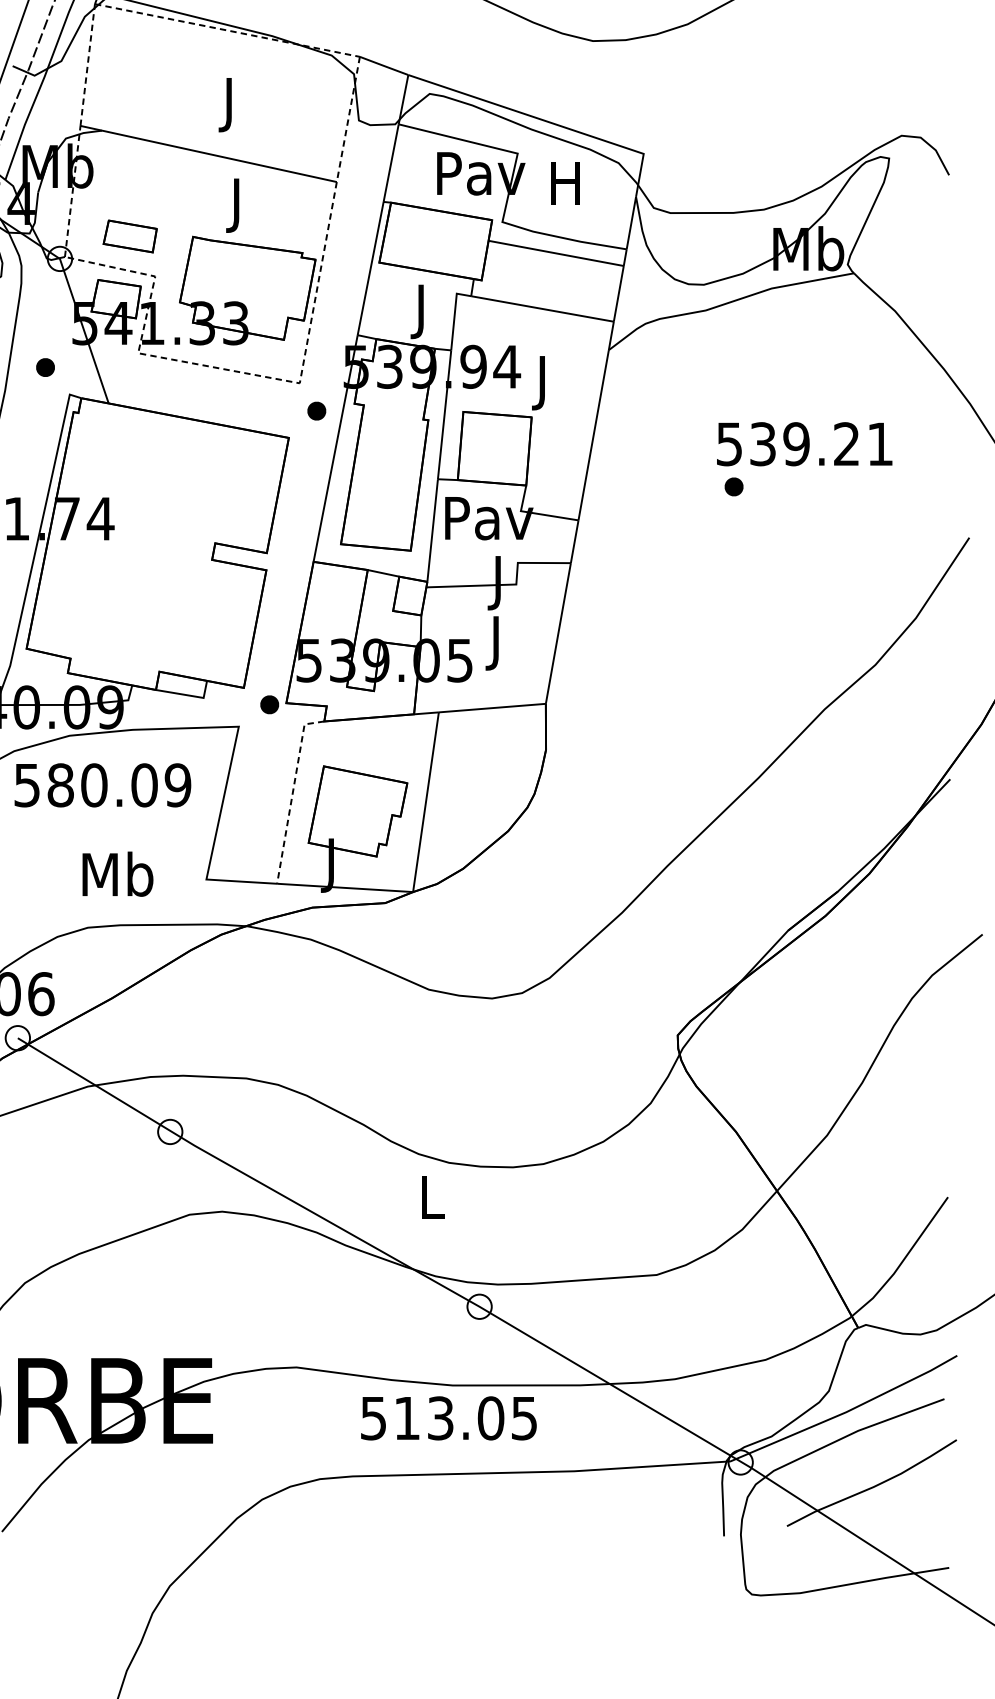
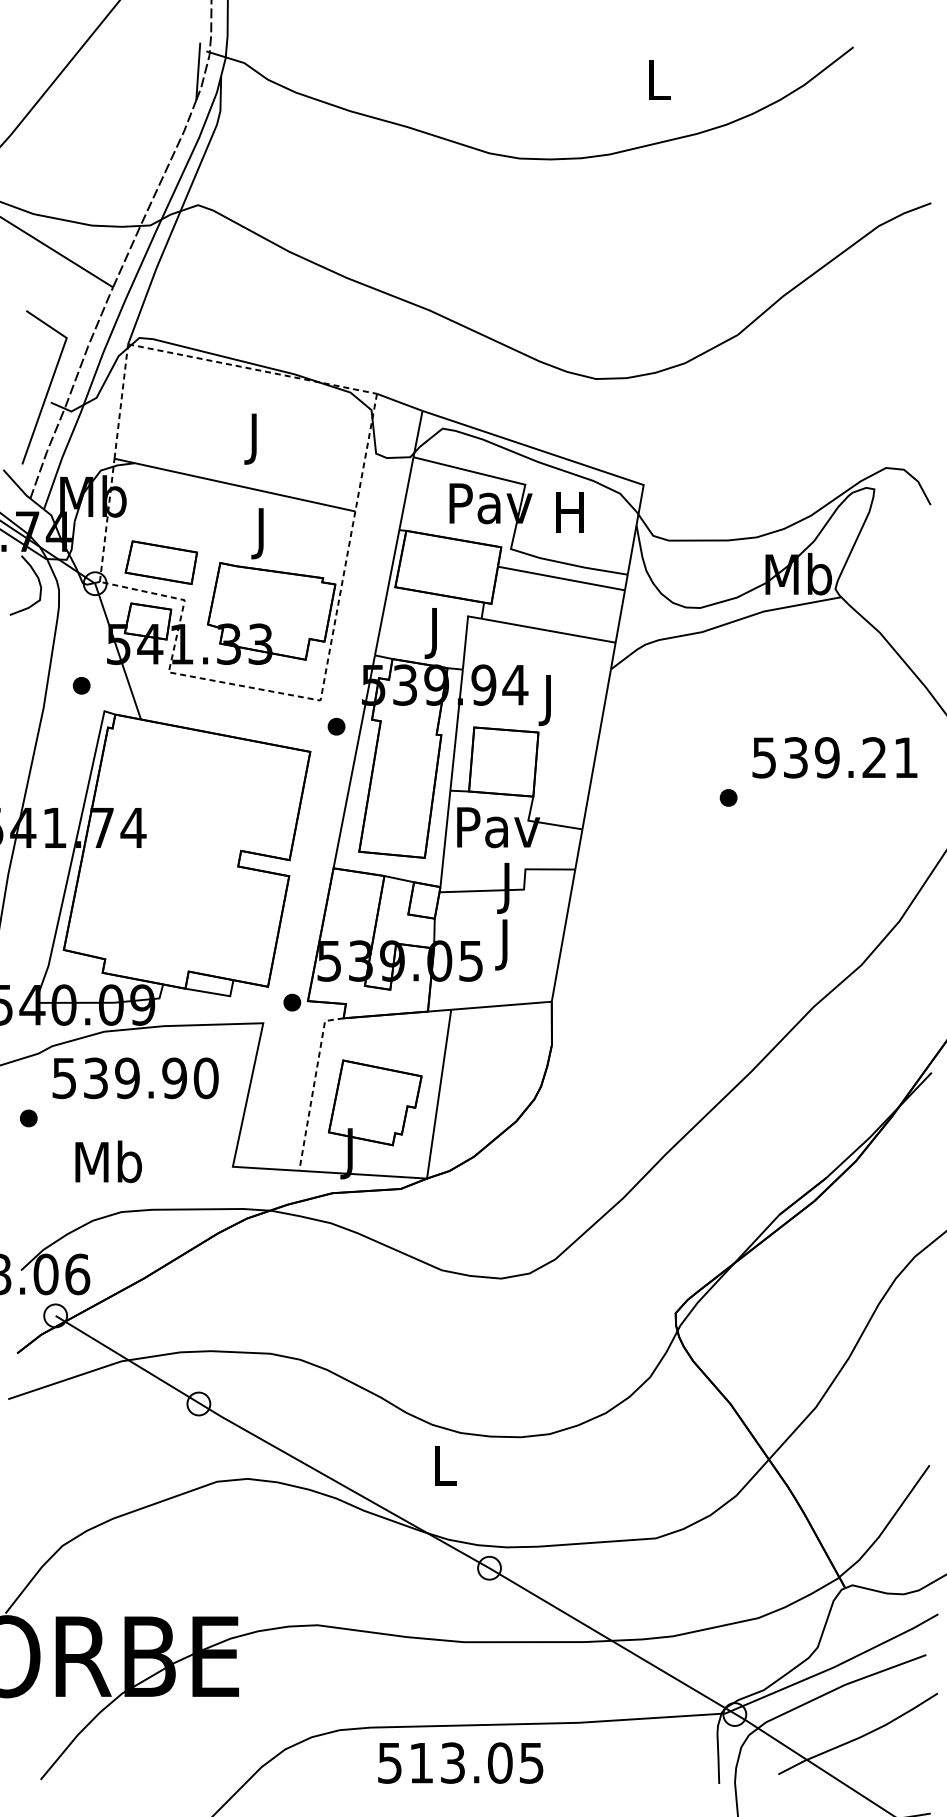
part: (129, 236) -> (160, 562), size x1.43
text: (804, 443) -> (834, 757), moved
text: (118, 785) -> (150, 1078), 580.09 -> 539.90
text: (117, 873) -> (108, 1161), moved
text: (448, 1417) -> (460, 1762), moved

